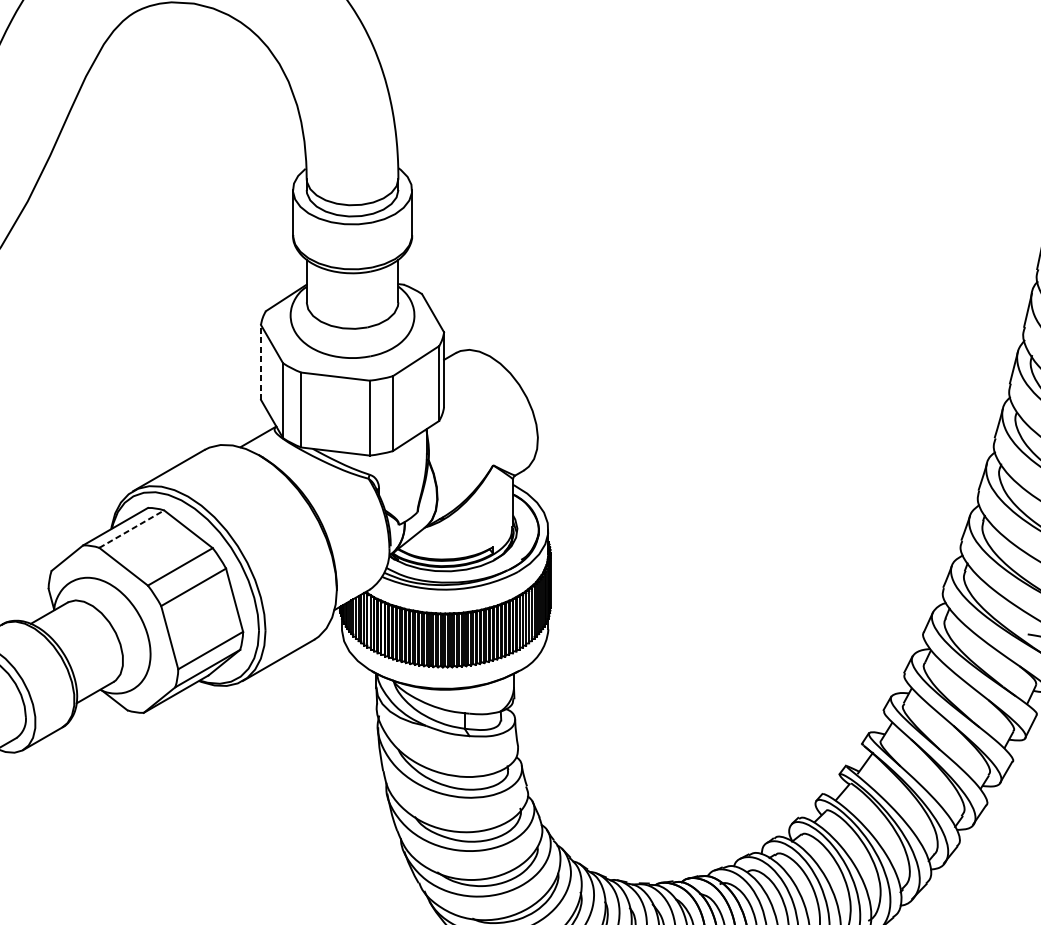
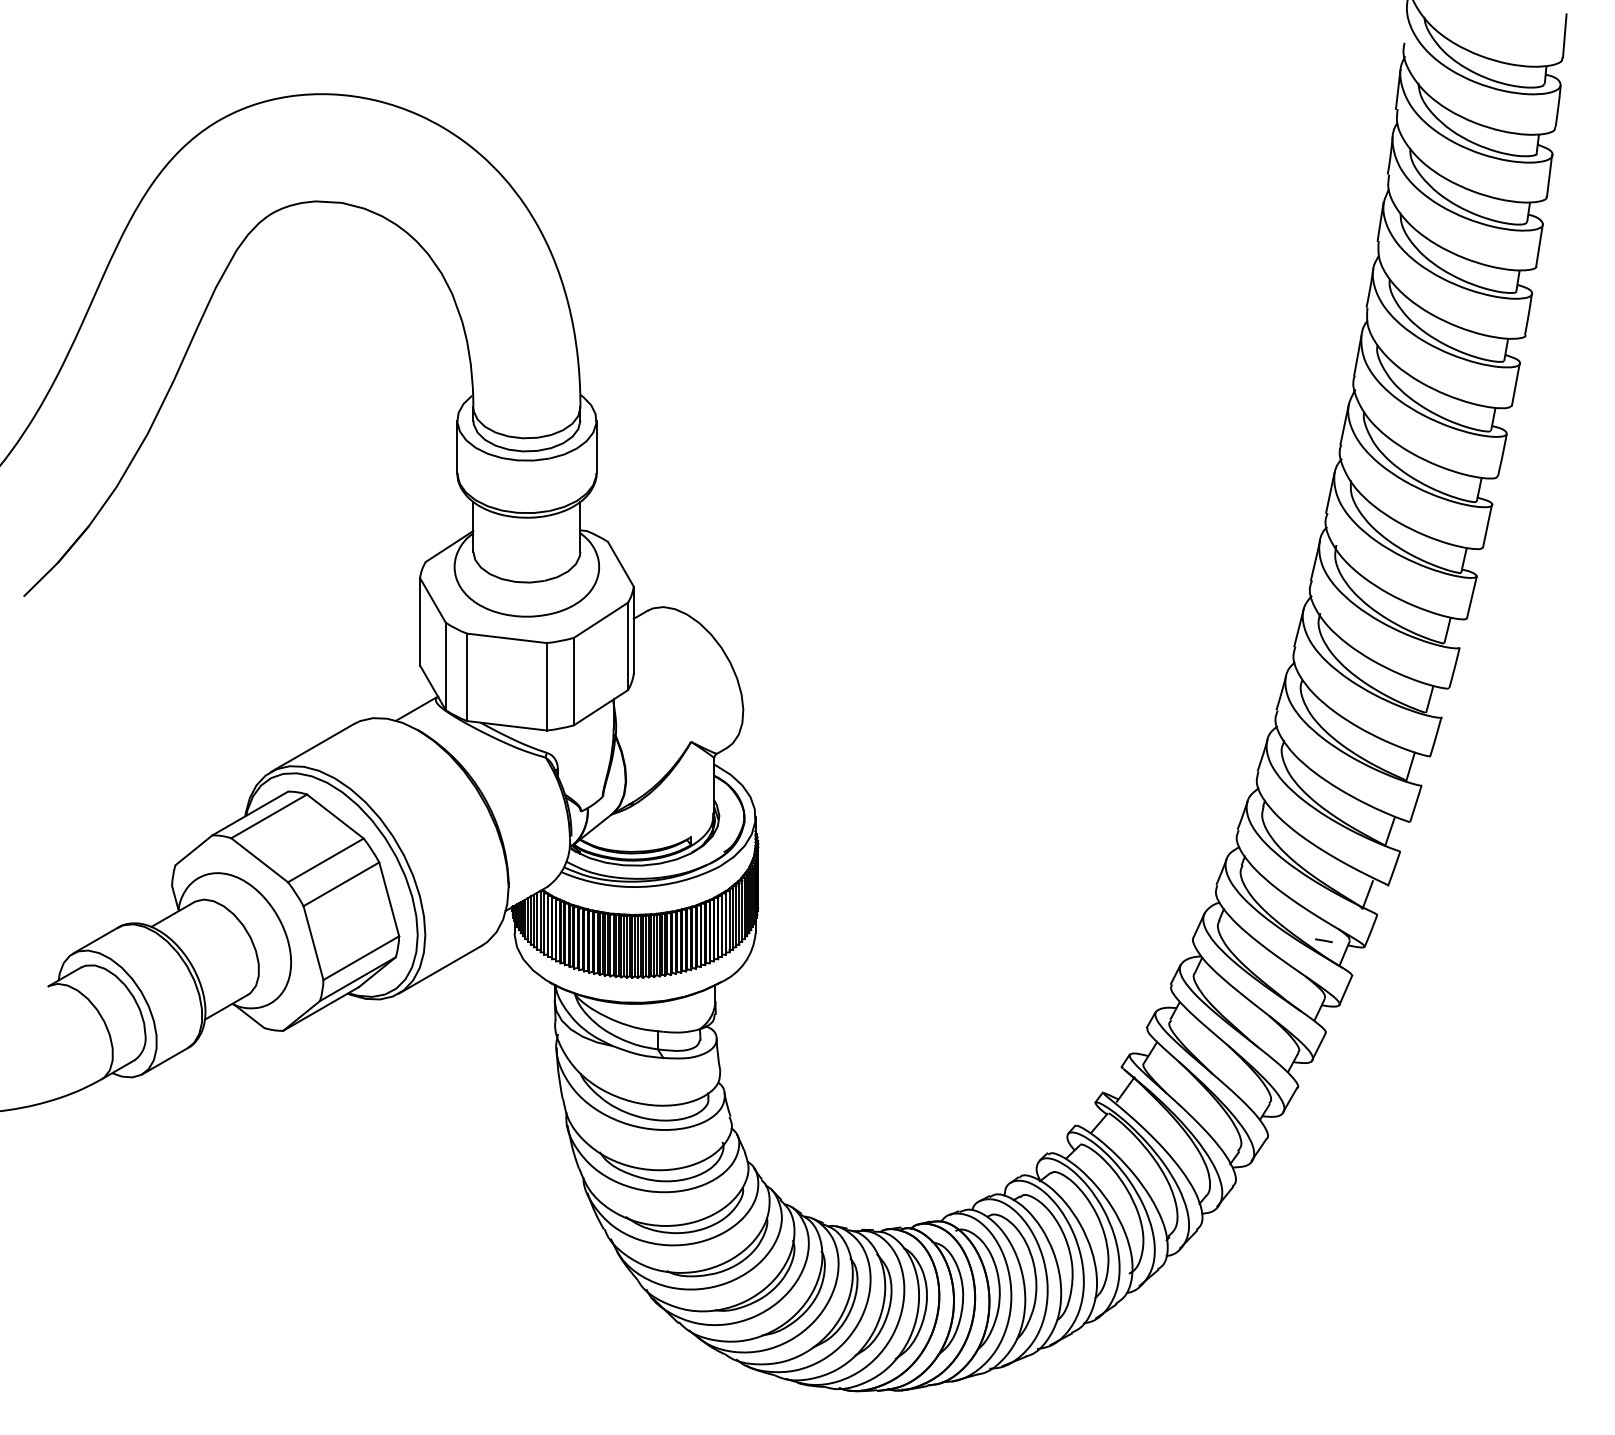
line: (261, 362) -> (420, 621), dashed -> solid
line: (132, 529) -> (269, 816), dashed -> solid

